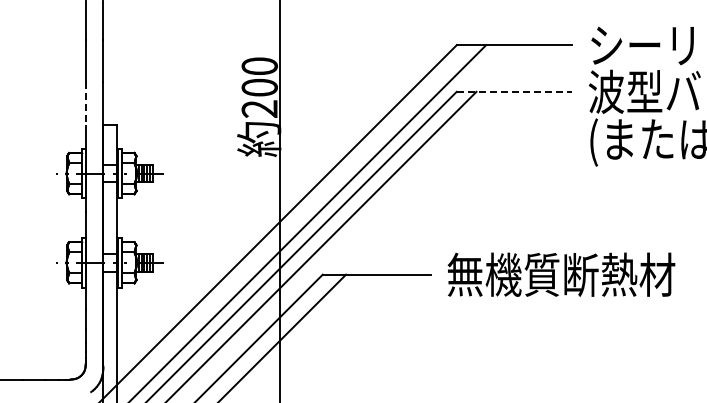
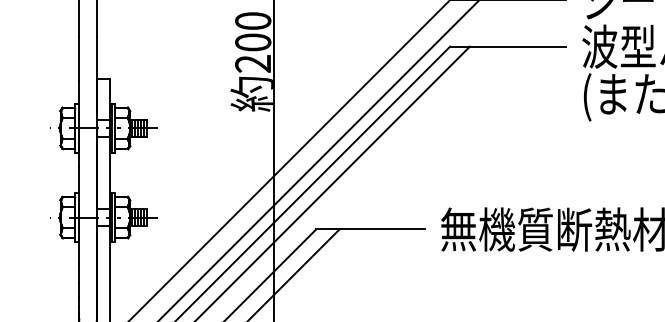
line: (514, 91) -> (507, 46), dashed -> solid
line: (85, 103) -> (78, 58), dashed -> solid

